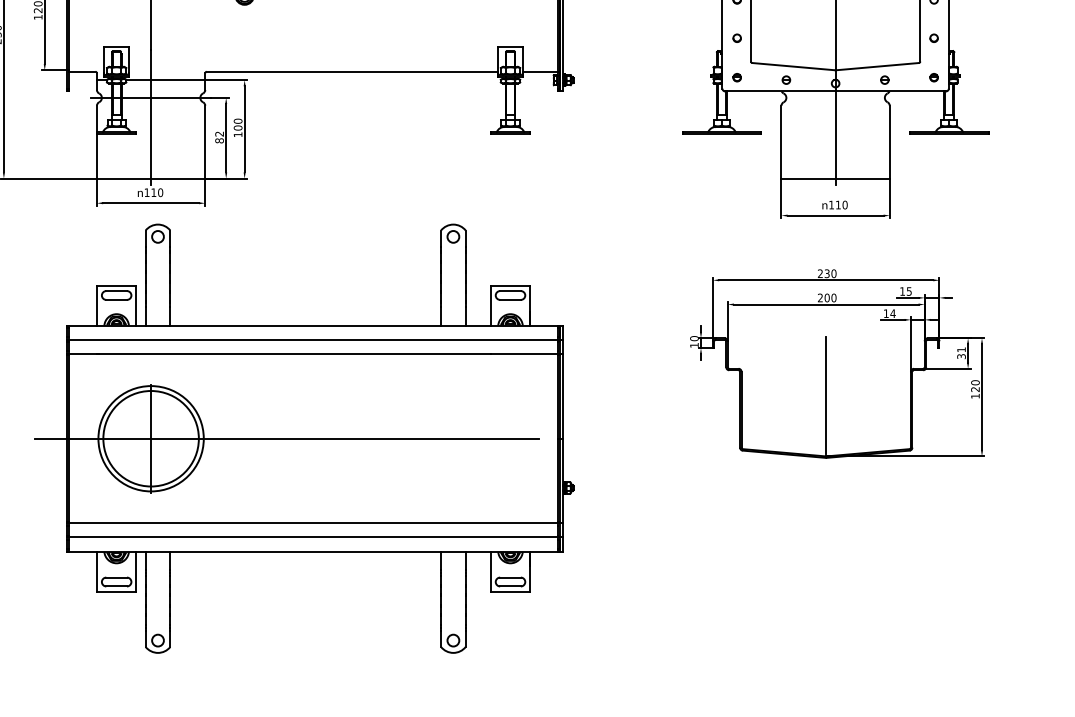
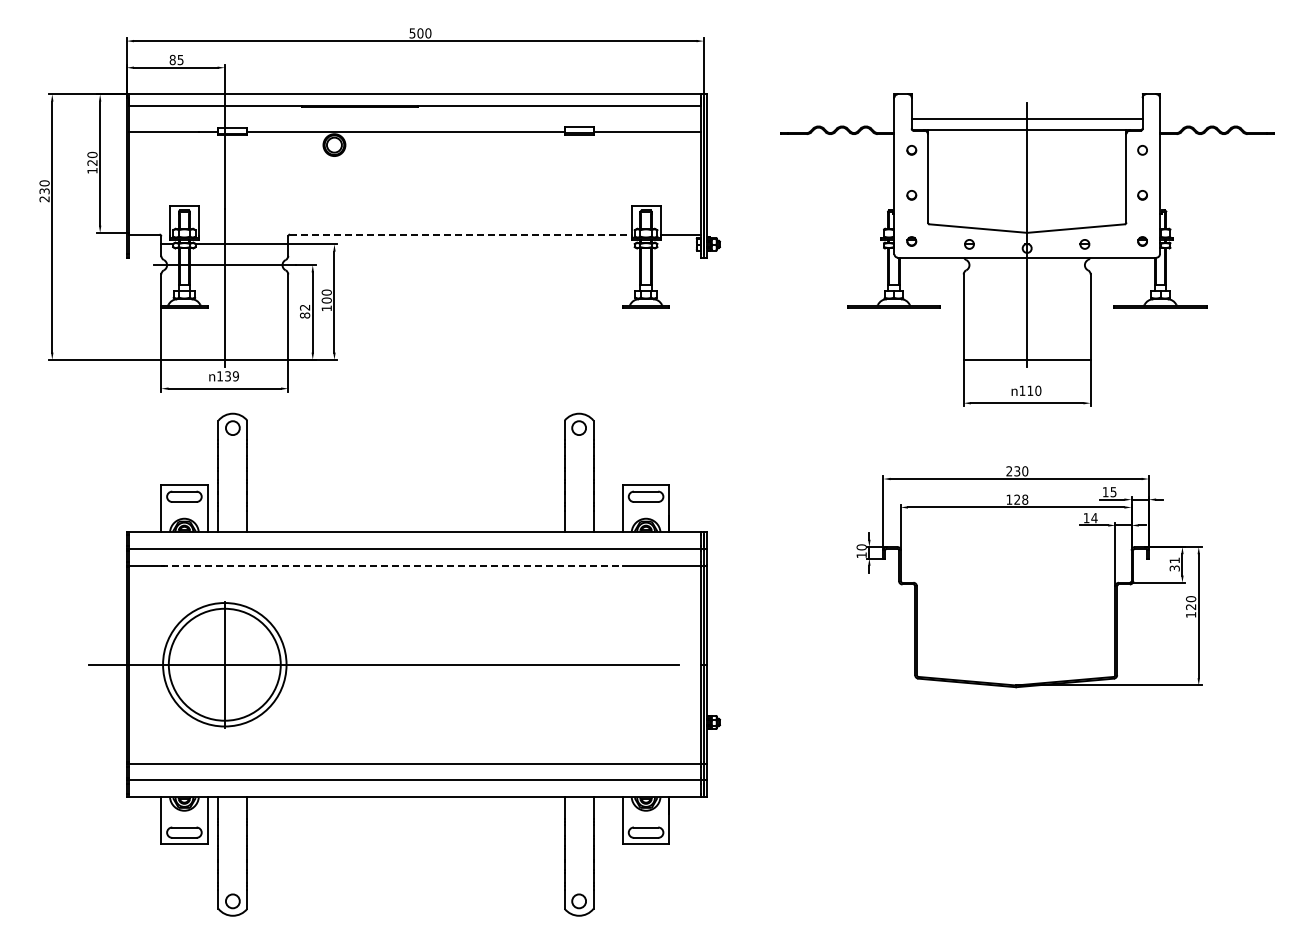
line: (352, 71) -> (460, 234), solid -> dashed
text: (156, 192) -> (231, 376), 110 -> 139
text: (827, 297) -> (1017, 499), 200 -> 128
line: (294, 354) -> (392, 565), solid -> dashed
line: (826, 395) -> (1016, 613), removed

